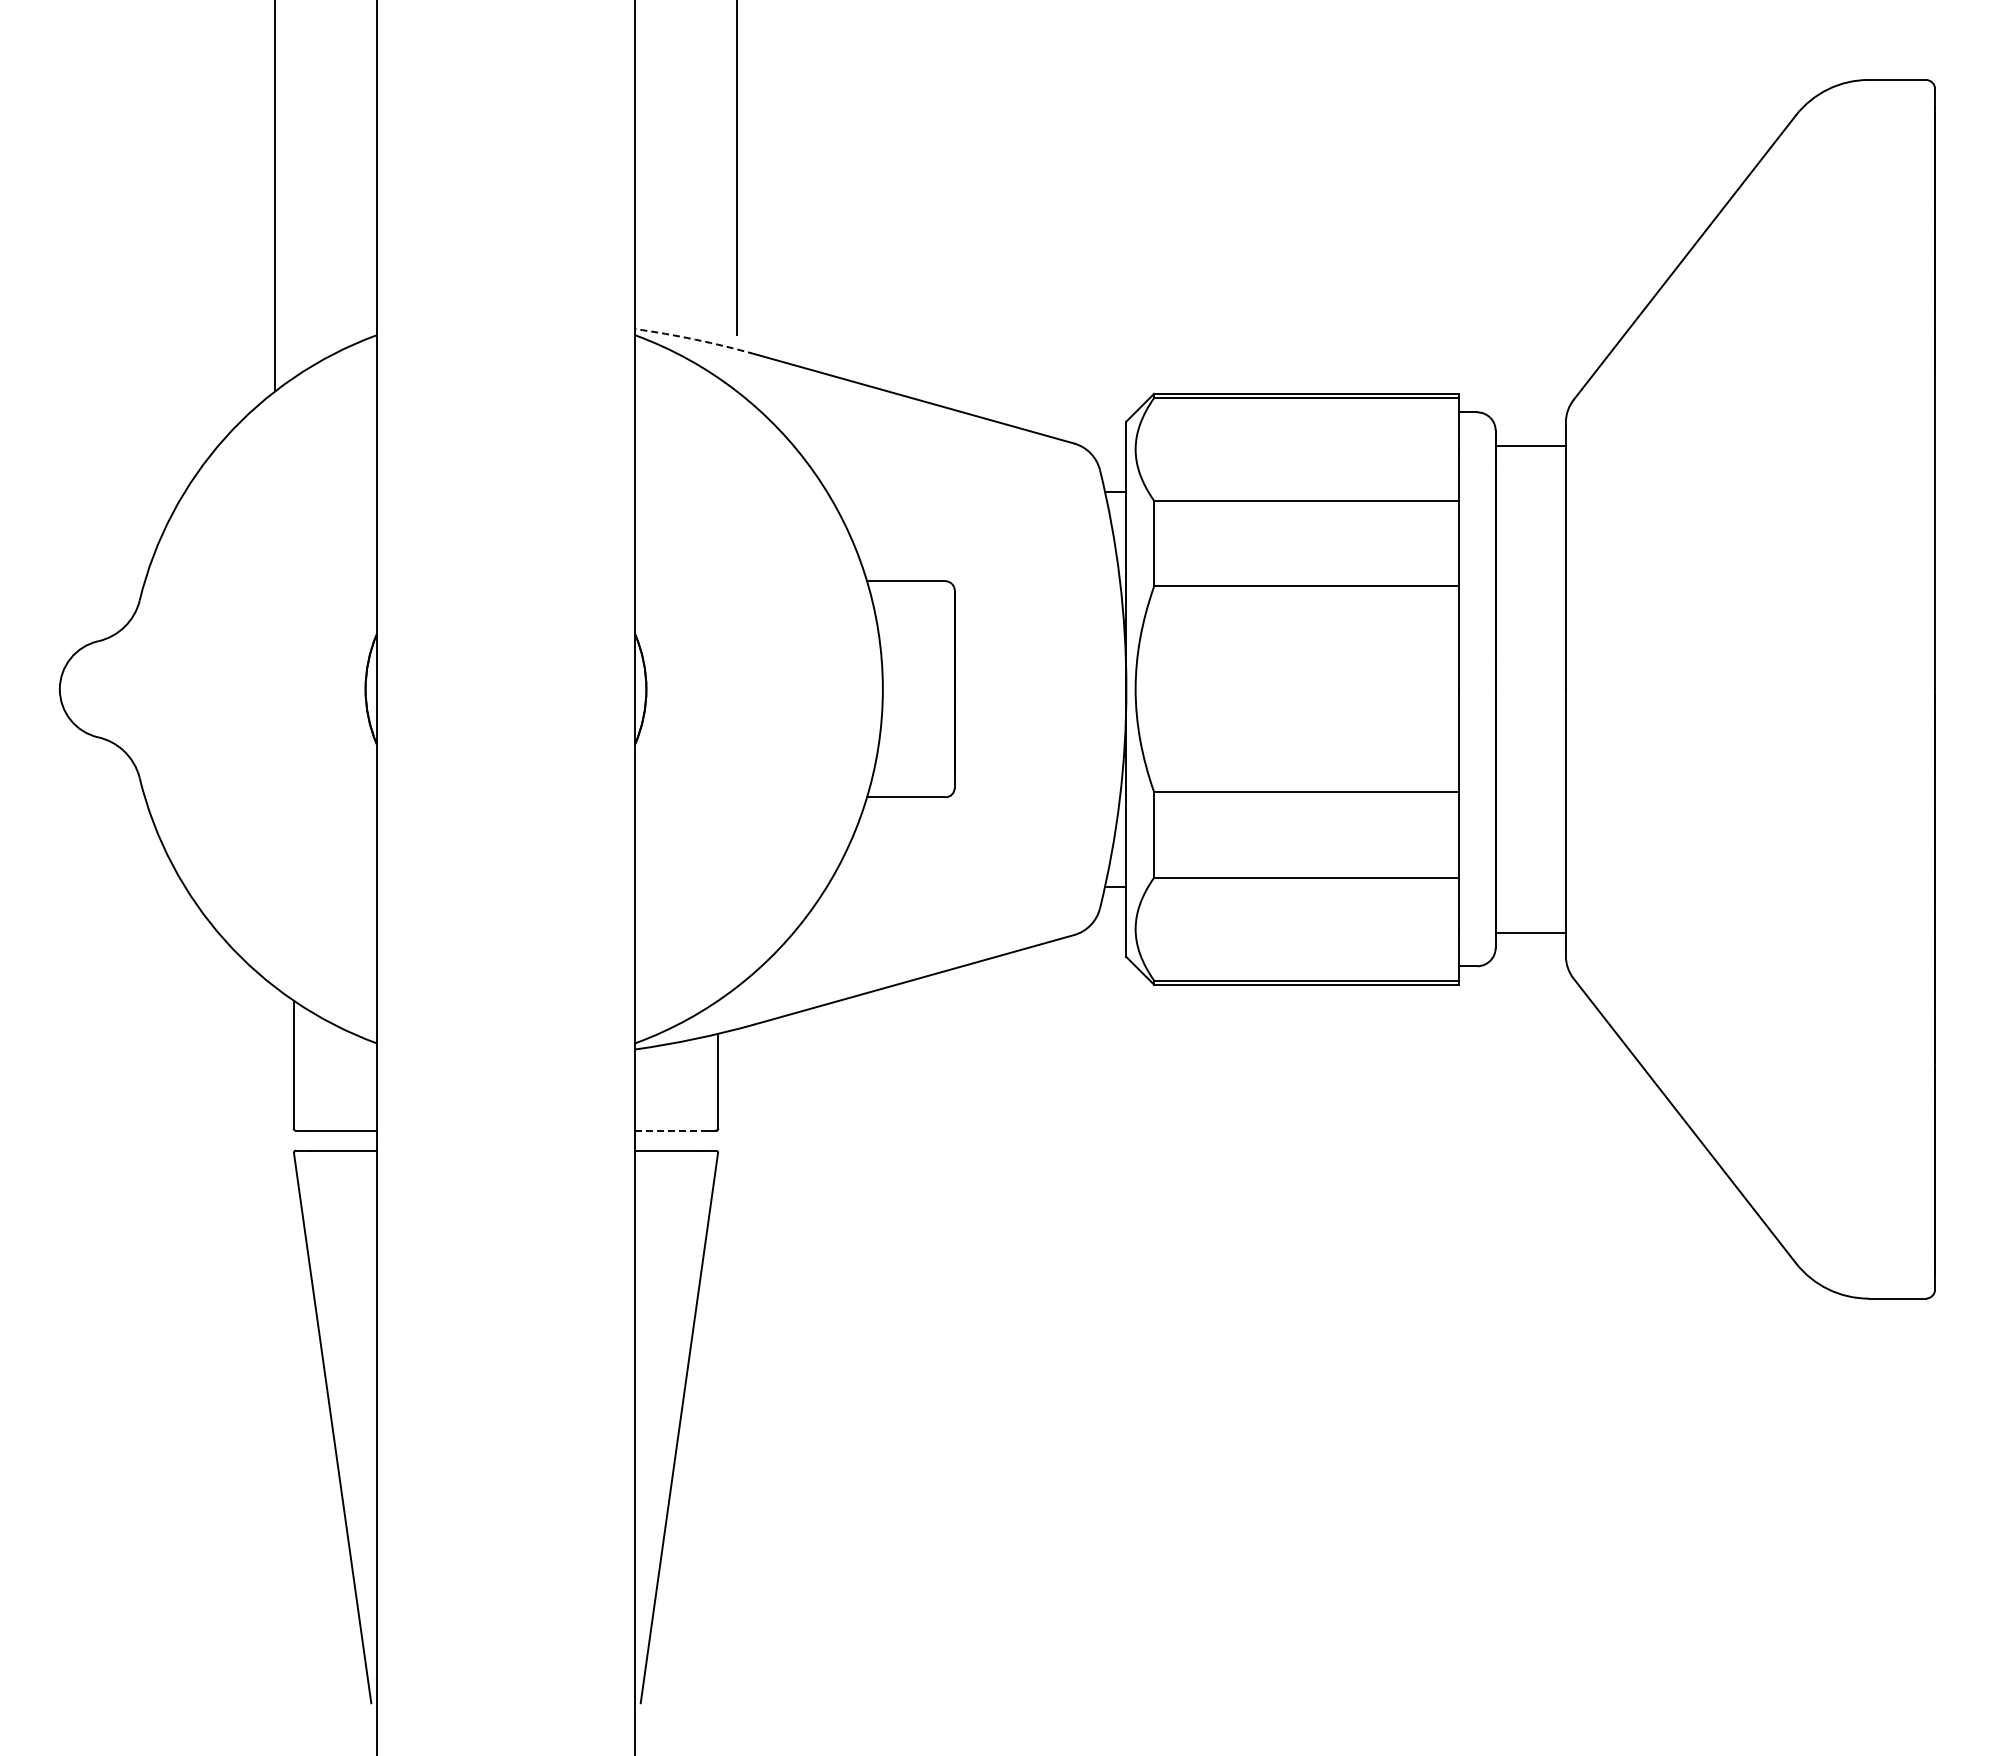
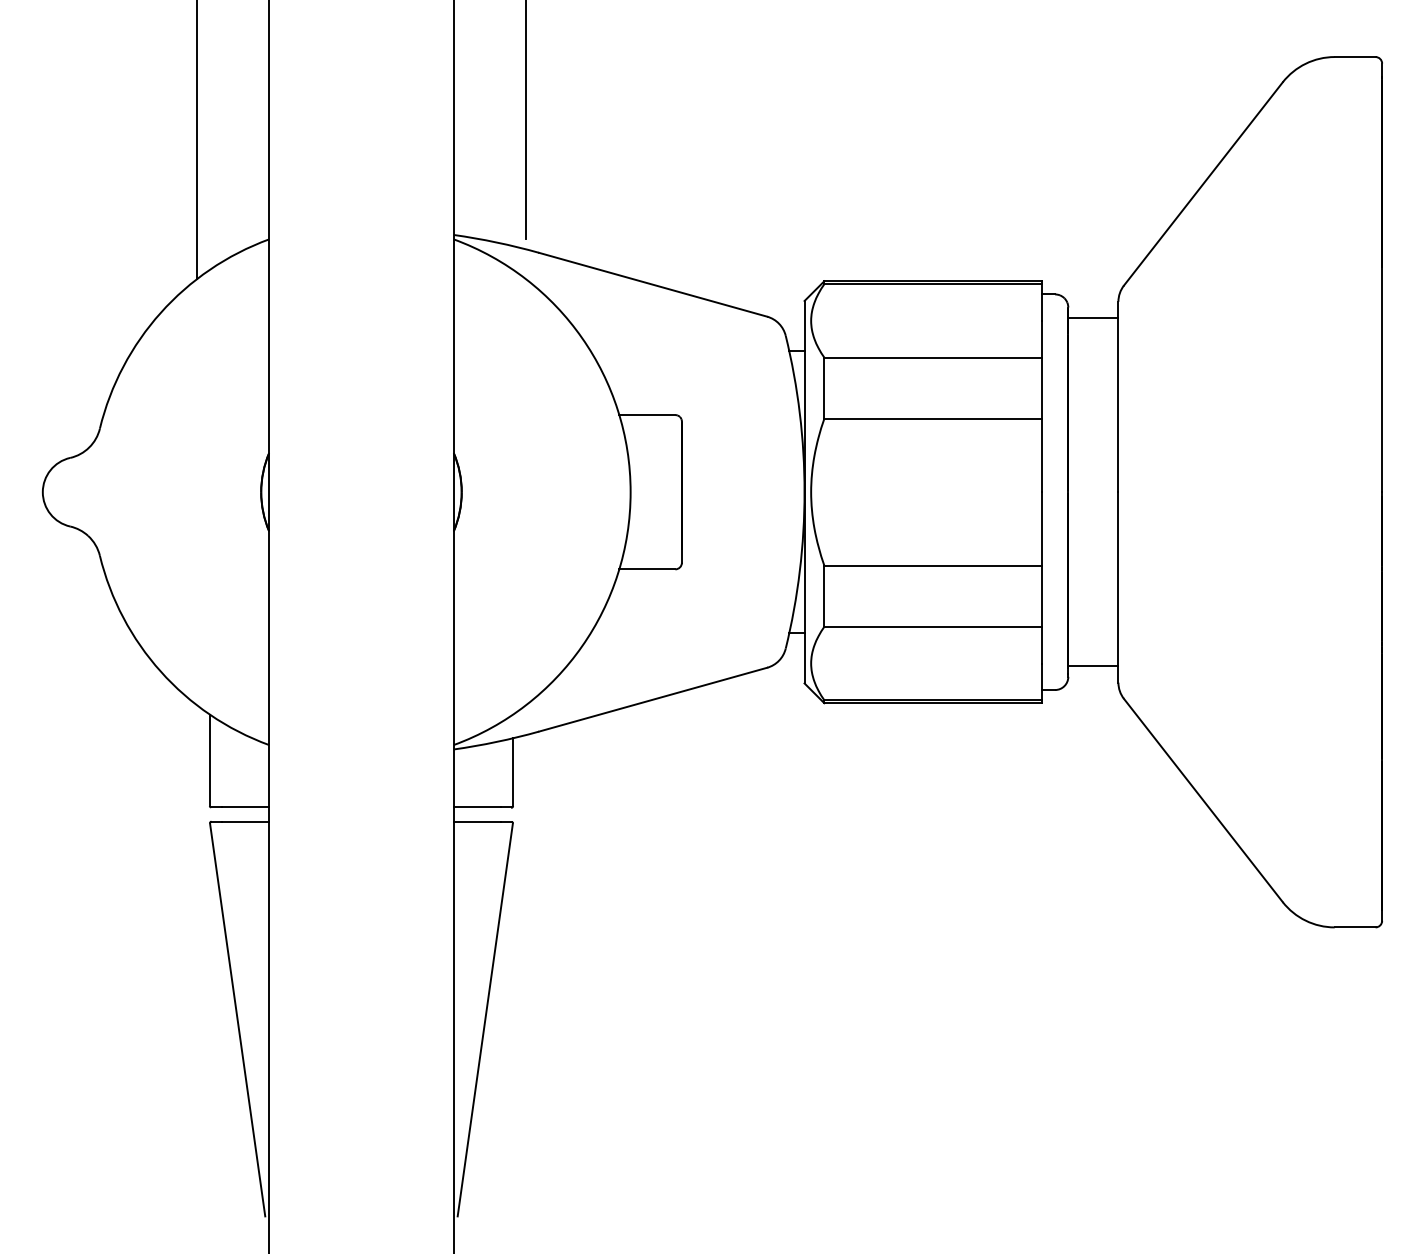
arc: (695, 339) -> (496, 242), dashed -> solid
line: (668, 1130) -> (477, 807), dashed -> solid

